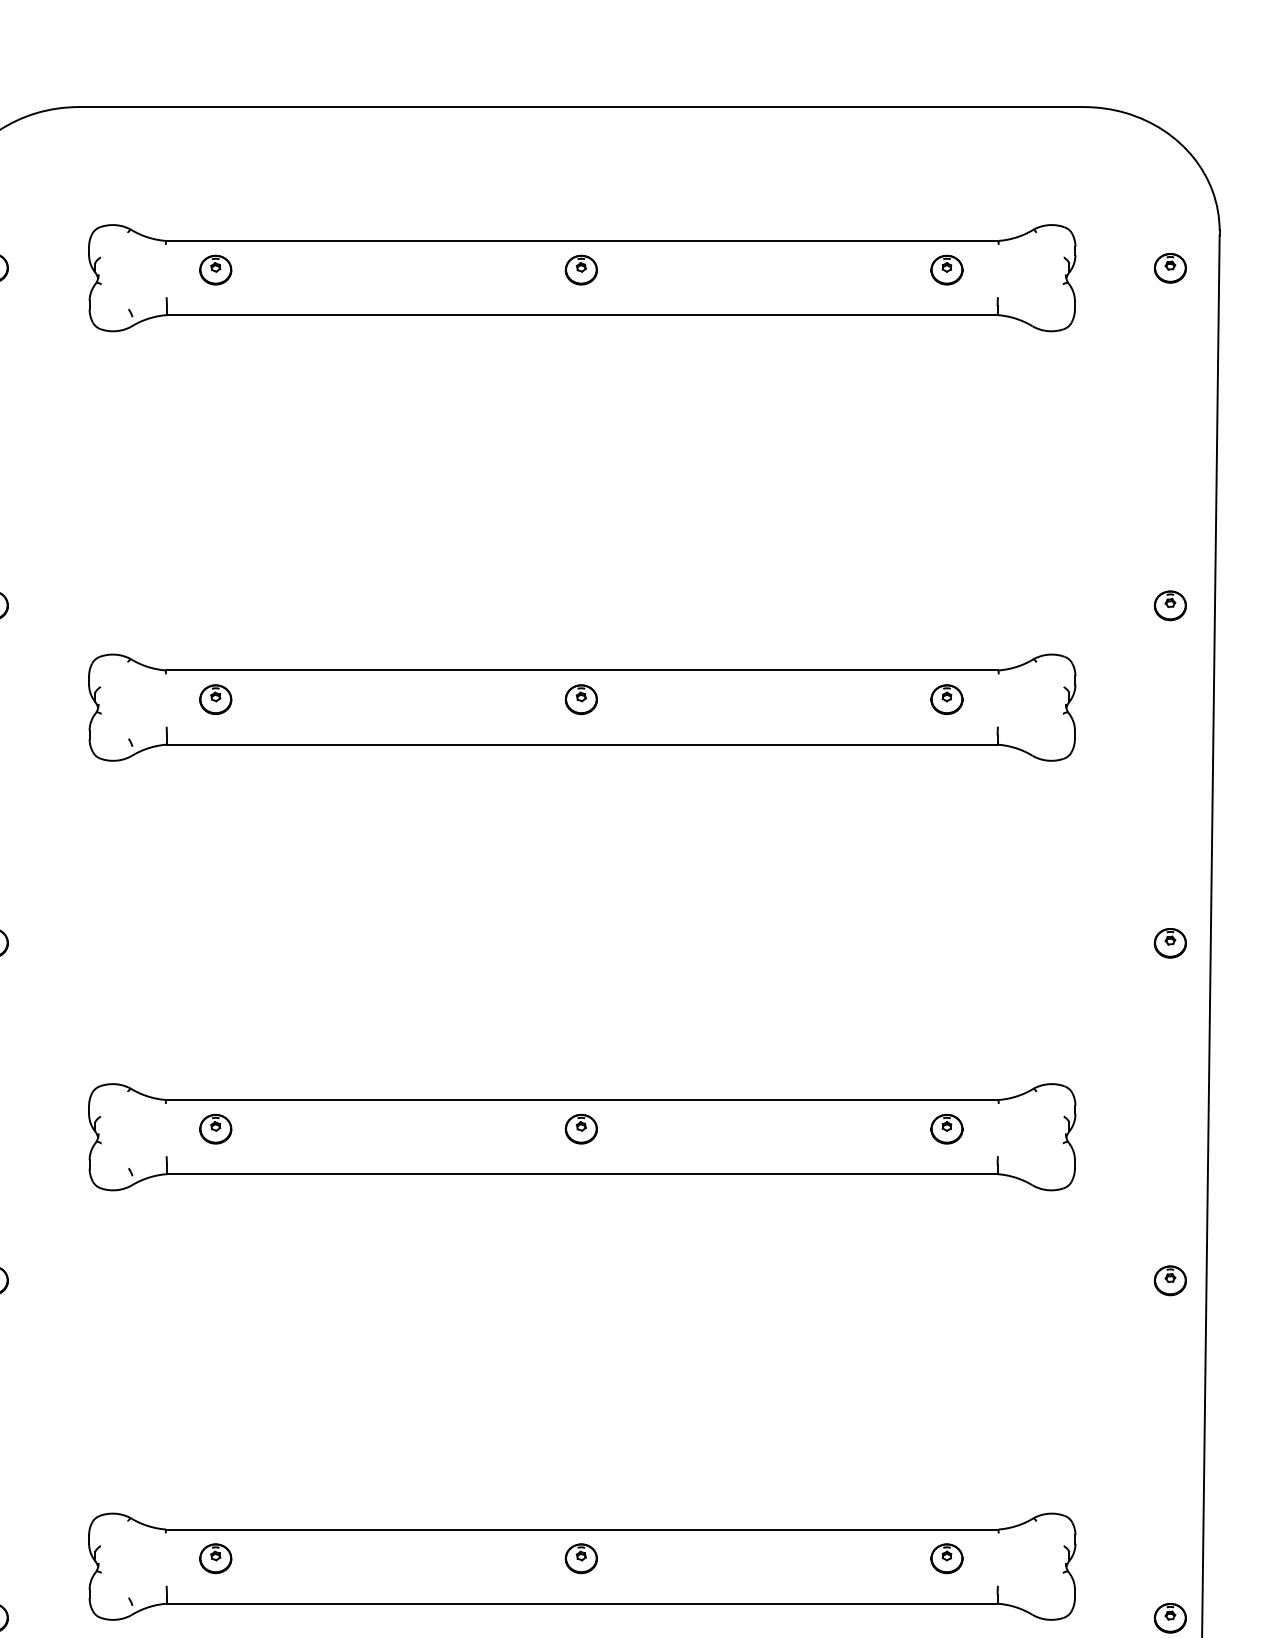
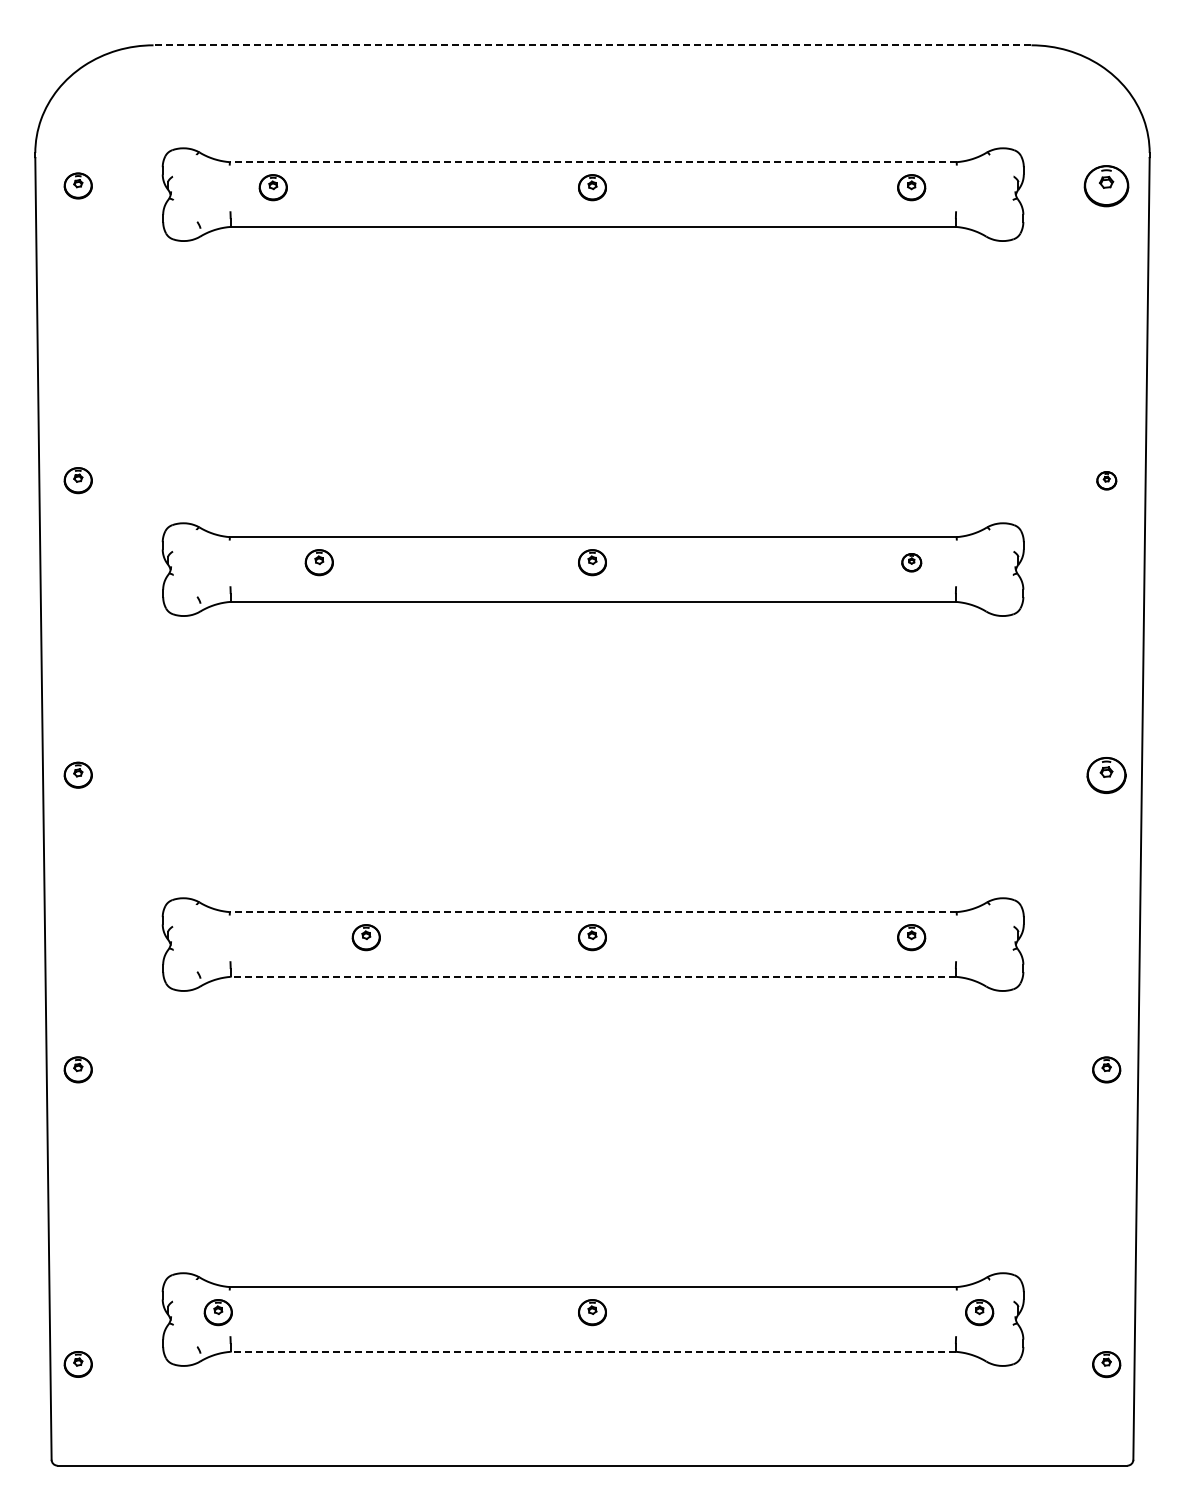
line: (581, 107) -> (592, 45), solid -> dashed
line: (581, 241) -> (592, 162), solid -> dashed
part: (1170, 267) -> (1106, 185), size x1.6
part: (1170, 605) -> (1106, 480), size x0.7
part: (214, 699) -> (318, 562), moved
part: (946, 699) -> (911, 562), size x0.7
part: (1170, 942) -> (1106, 774), size x1.4
line: (581, 1100) -> (592, 912), solid -> dashed
part: (214, 1129) -> (365, 937), moved
line: (582, 1173) -> (593, 976), solid -> dashed
part: (214, 1558) -> (217, 1312), moved
part: (946, 1558) -> (979, 1312), moved
line: (582, 1603) -> (593, 1351), solid -> dashed

